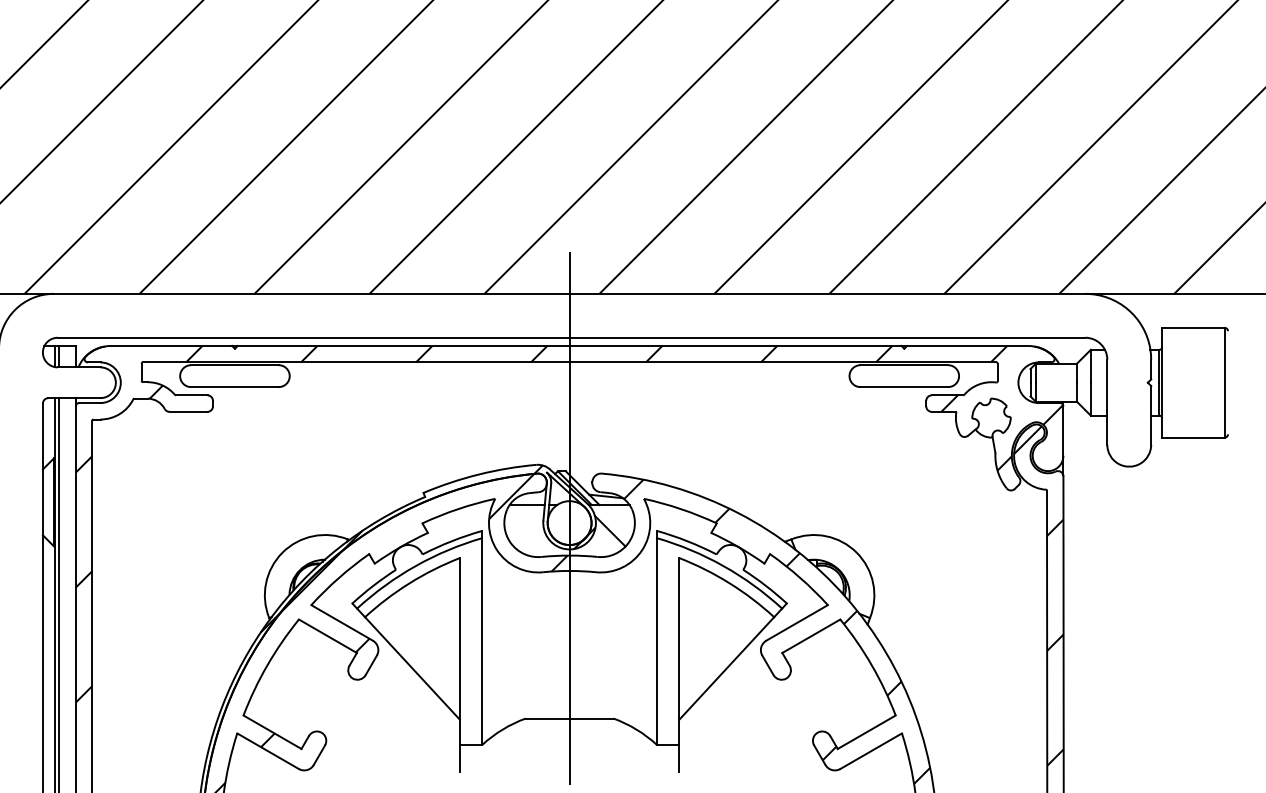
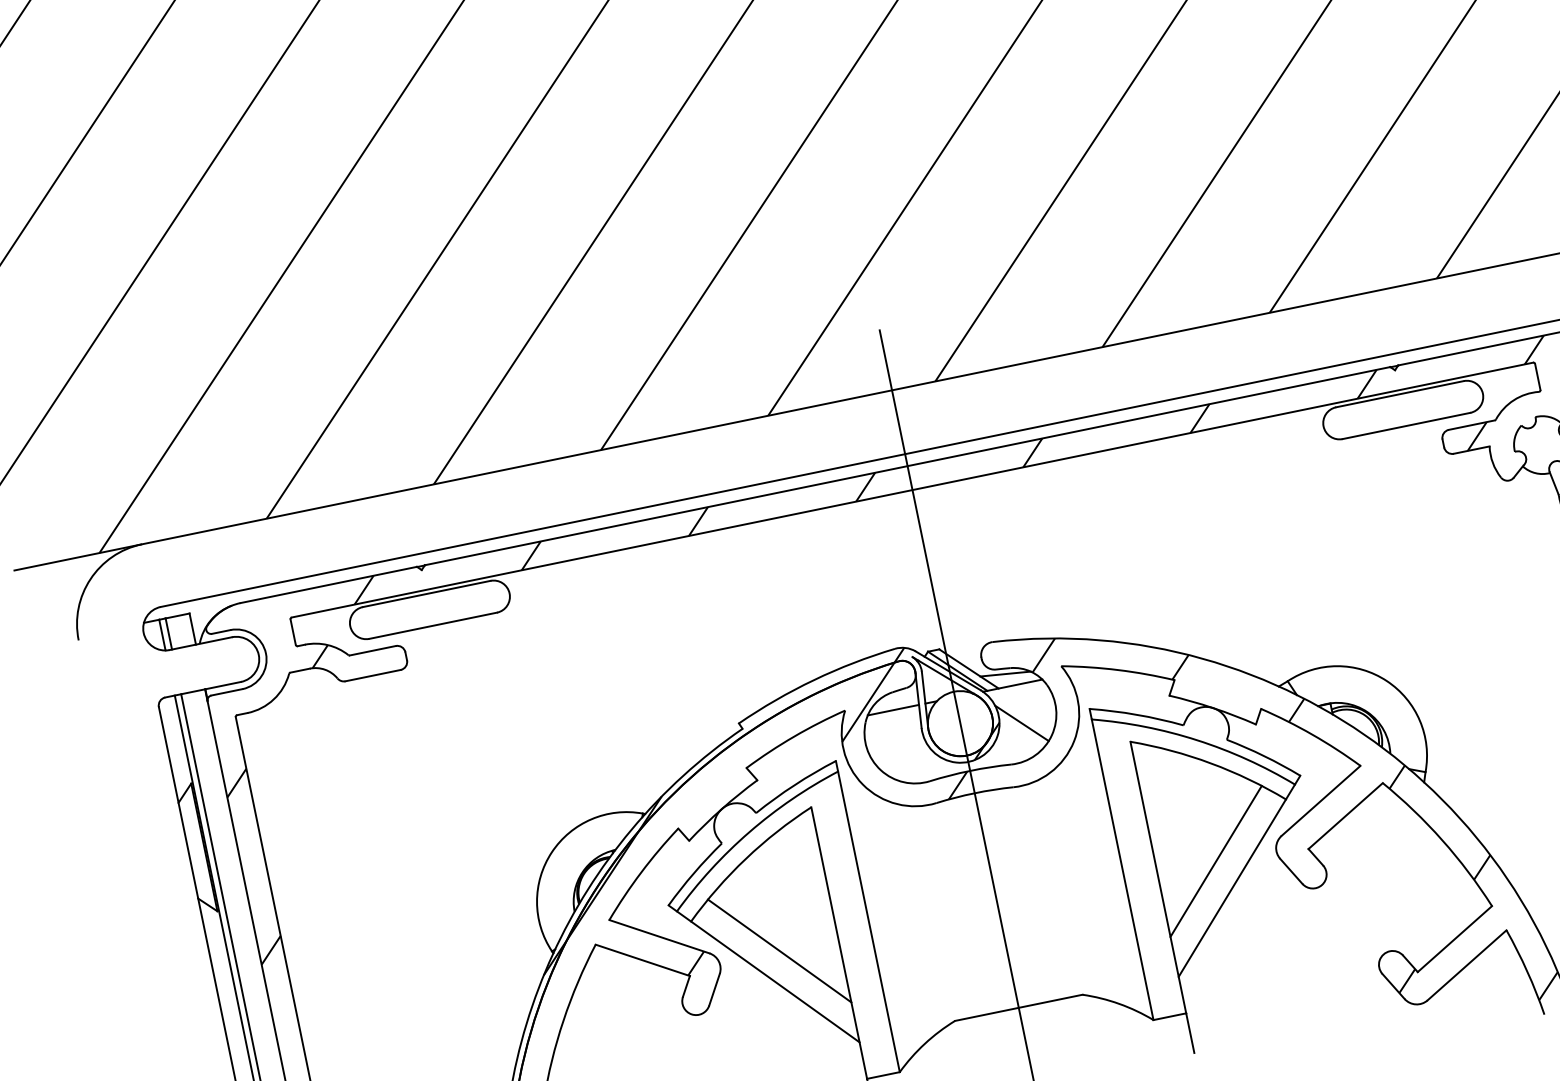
line: (419, 648) -> (779, 950), added
line: (719, 648) -> (1215, 861), added

